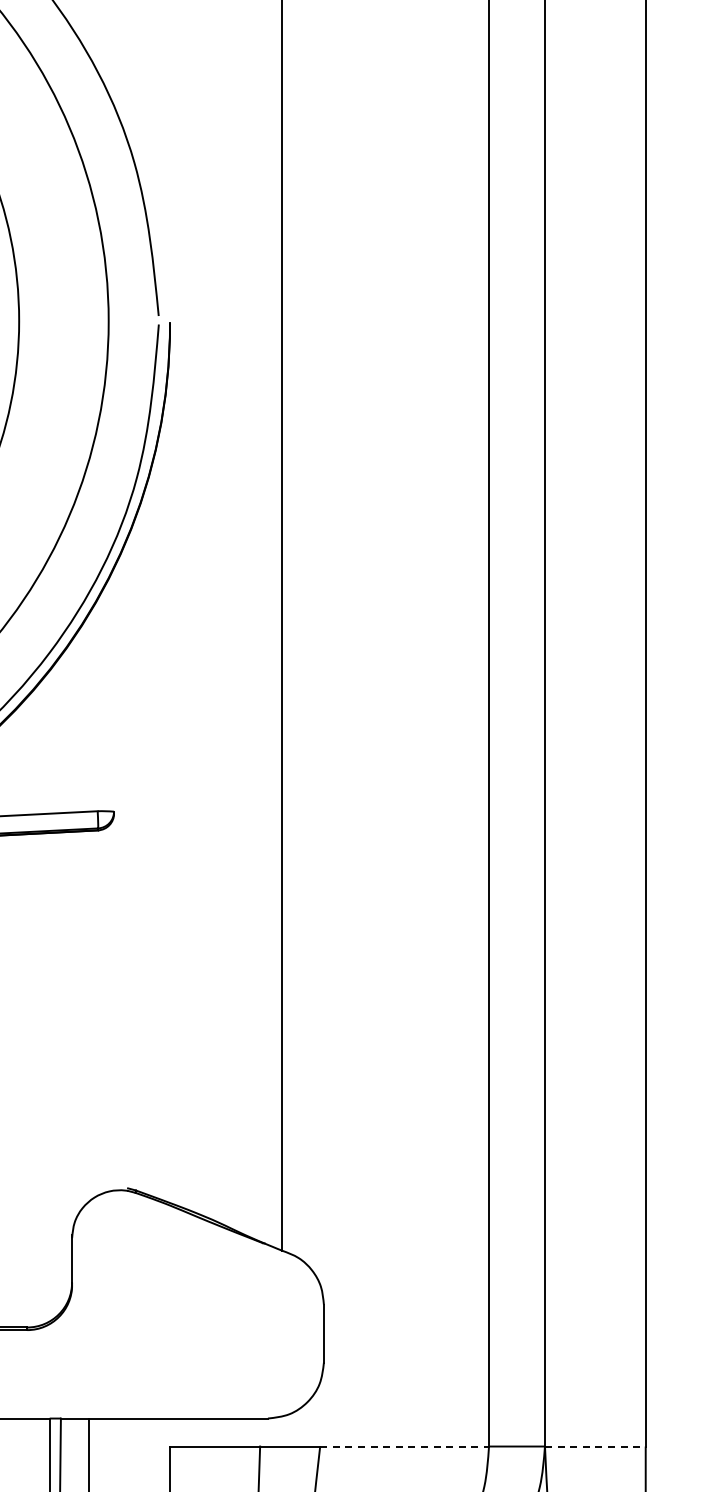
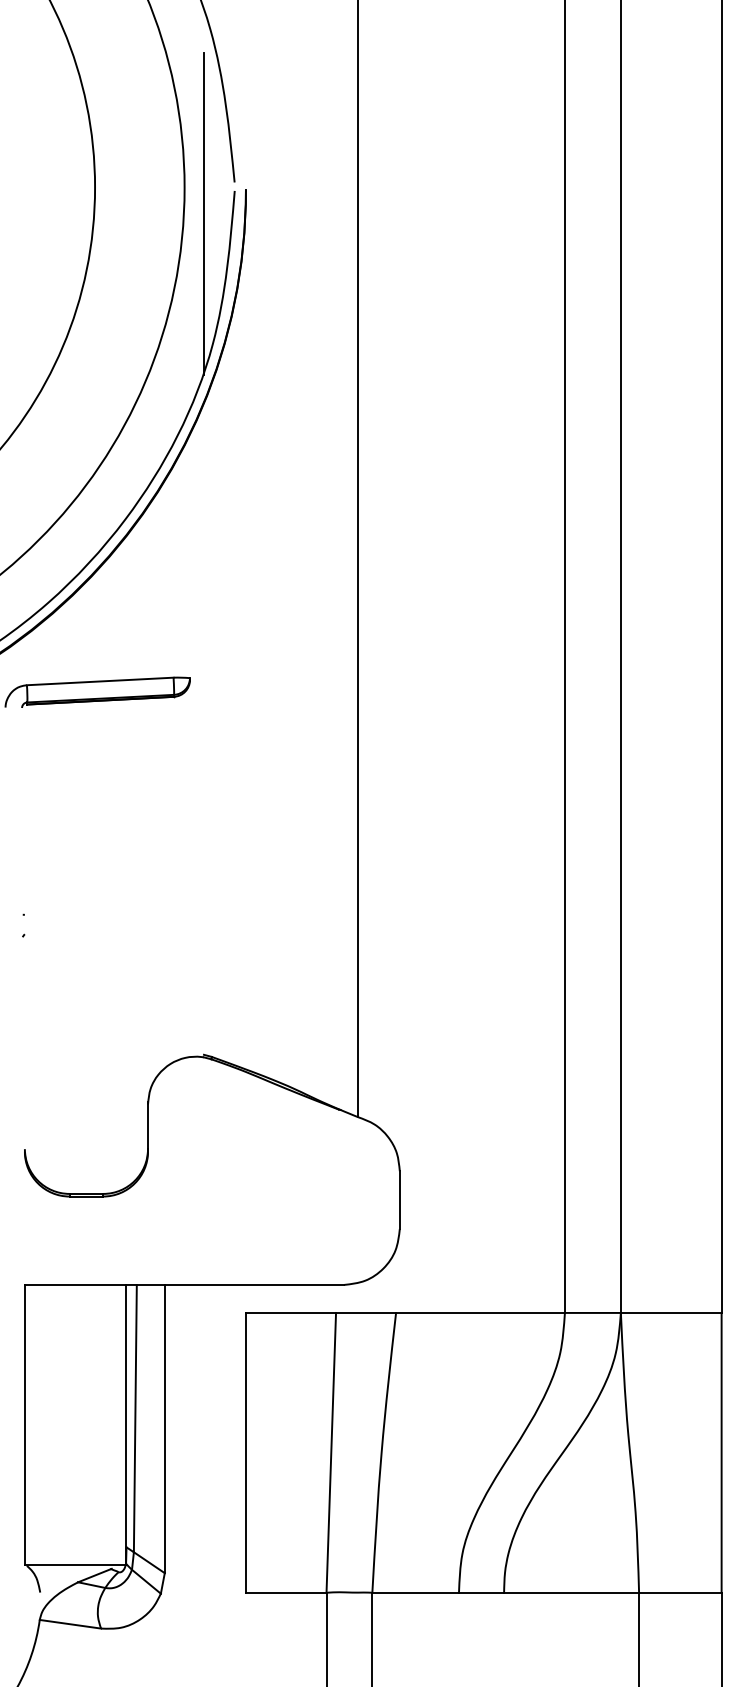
line: (127, 347) -> (203, 213), added
line: (405, 1446) -> (481, 1312), dashed -> solid
line: (595, 1446) -> (671, 1312), dashed -> solid

